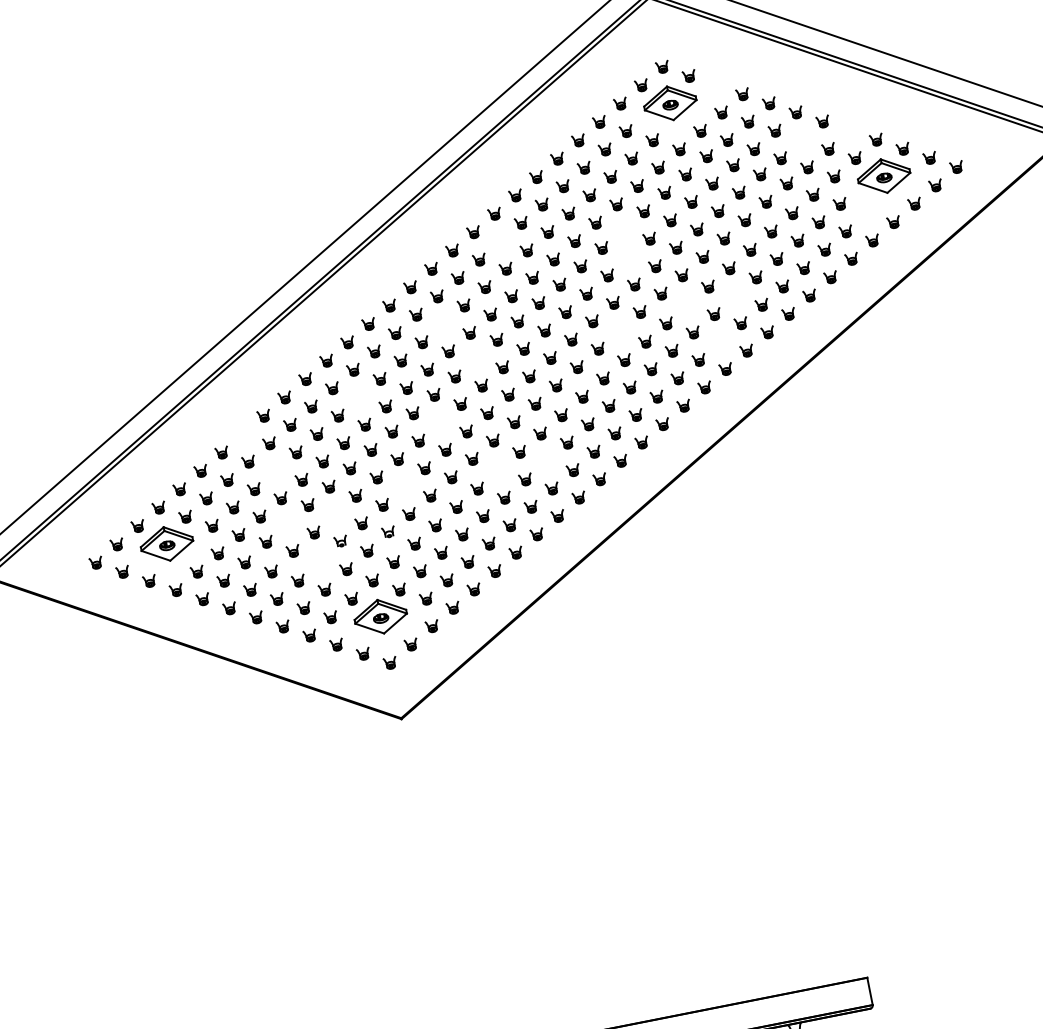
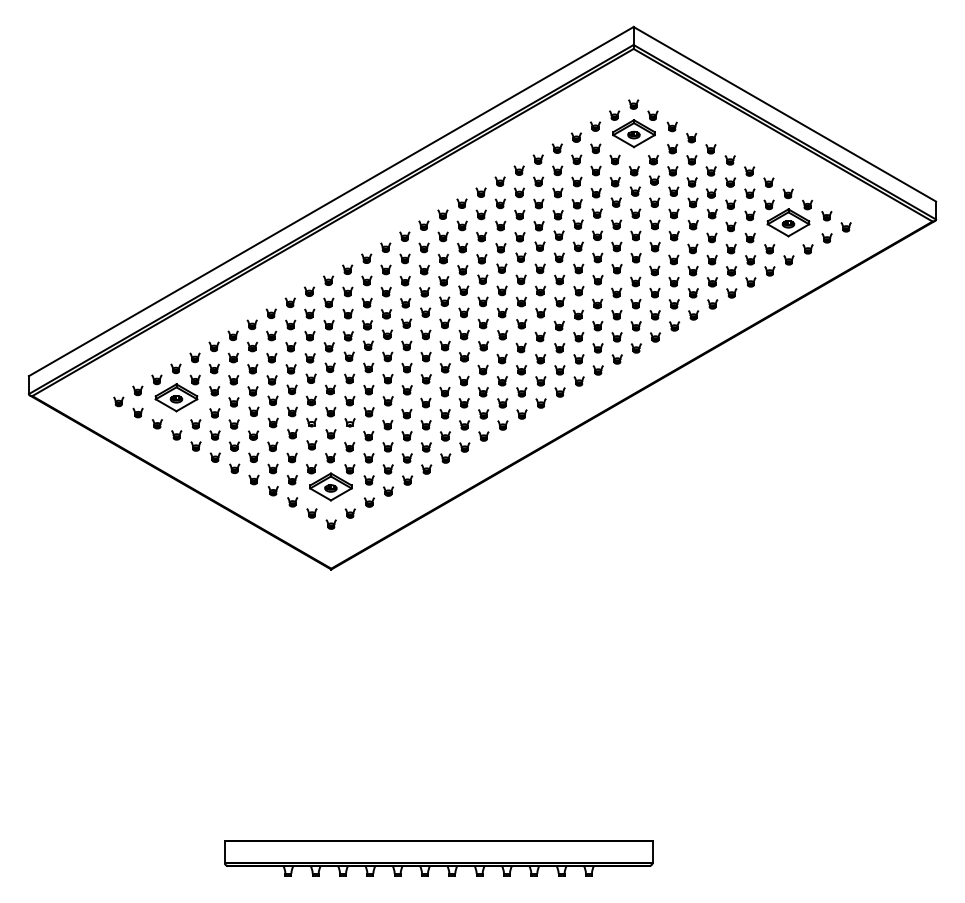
part: (715, 85) -> (671, 126), added
part: (849, 130) -> (768, 182), added
part: (802, 140) -> (730, 182), added
part: (867, 213) -> (769, 249), added
part: (622, 230) -> (577, 224), added
part: (499, 241) -> (480, 214), added
part: (627, 257) -> (577, 246), added
part: (734, 295) -> (654, 292), added
part: (687, 304) -> (616, 292), added
part: (442, 323) -> (423, 269), added
part: (619, 331) -> (559, 302), added
part: (719, 342) -> (635, 326), added
part: (476, 358) -> (444, 301), added
part: (358, 397) -> (347, 313), added
part: (439, 422) -> (406, 345), added
part: (242, 434) -> (251, 324), added
part: (545, 462) -> (482, 392), added
part: (498, 470) -> (444, 391), added
part: (275, 471) -> (271, 358), added
part: (403, 486) -> (368, 389), added
part: (334, 514) -> (310, 400), added
part: (286, 523) -> (272, 400), added
part: (320, 561) -> (292, 434), added

